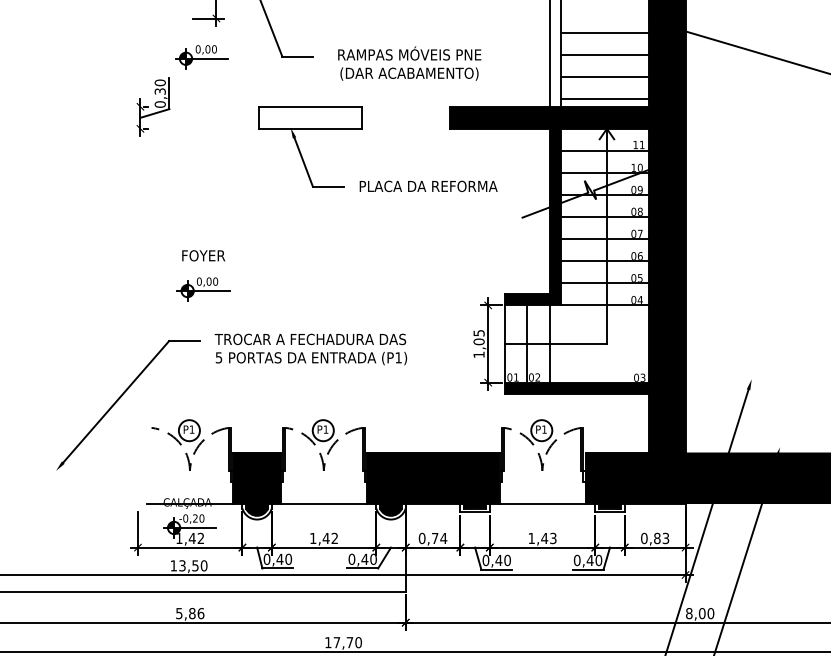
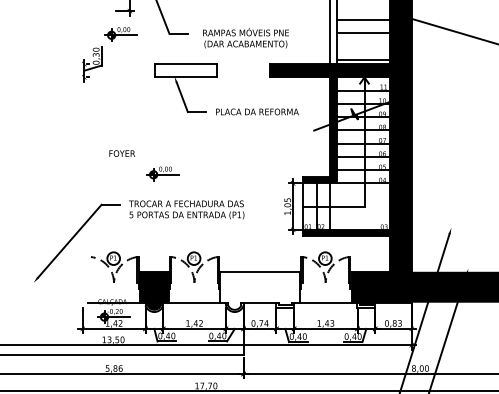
line: (603, 77) -> (362, 46), removed
part: (202, 288) -> (162, 173), moved
fill: (432, 483) -> (259, 290), removed

